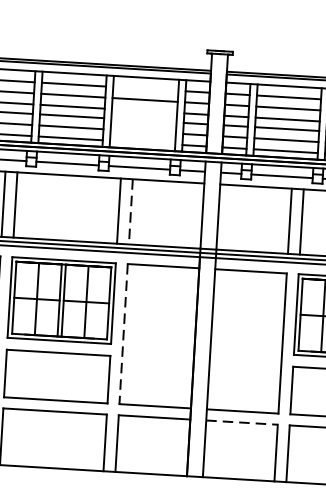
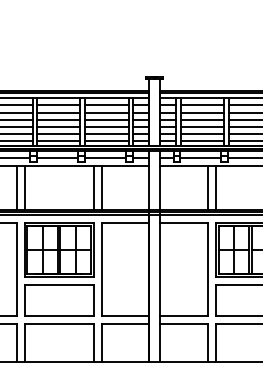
line: (145, 88) -> (106, 105), added
line: (144, 111) -> (106, 120), added
line: (143, 120) -> (106, 126), added
line: (142, 132) -> (106, 134), added
line: (142, 142) -> (106, 141), added
line: (130, 211) -> (101, 187), dashed -> solid
line: (123, 333) -> (101, 269), dashed -> solid
line: (241, 422) -> (183, 323), dashed -> solid

